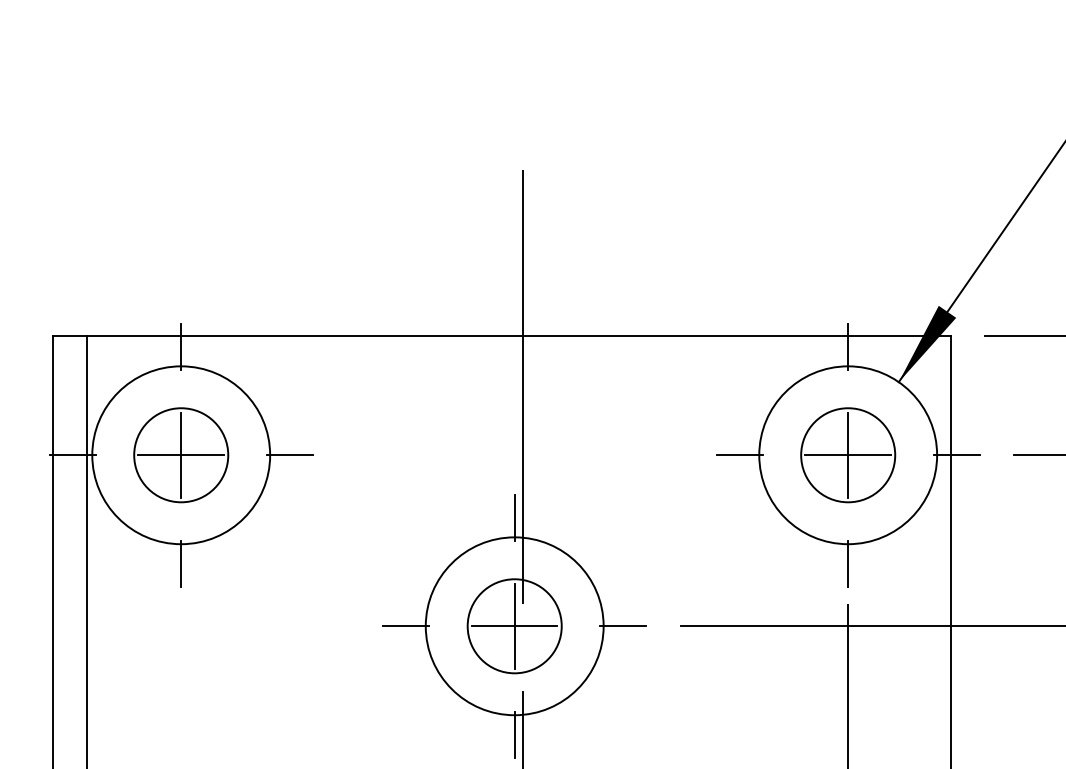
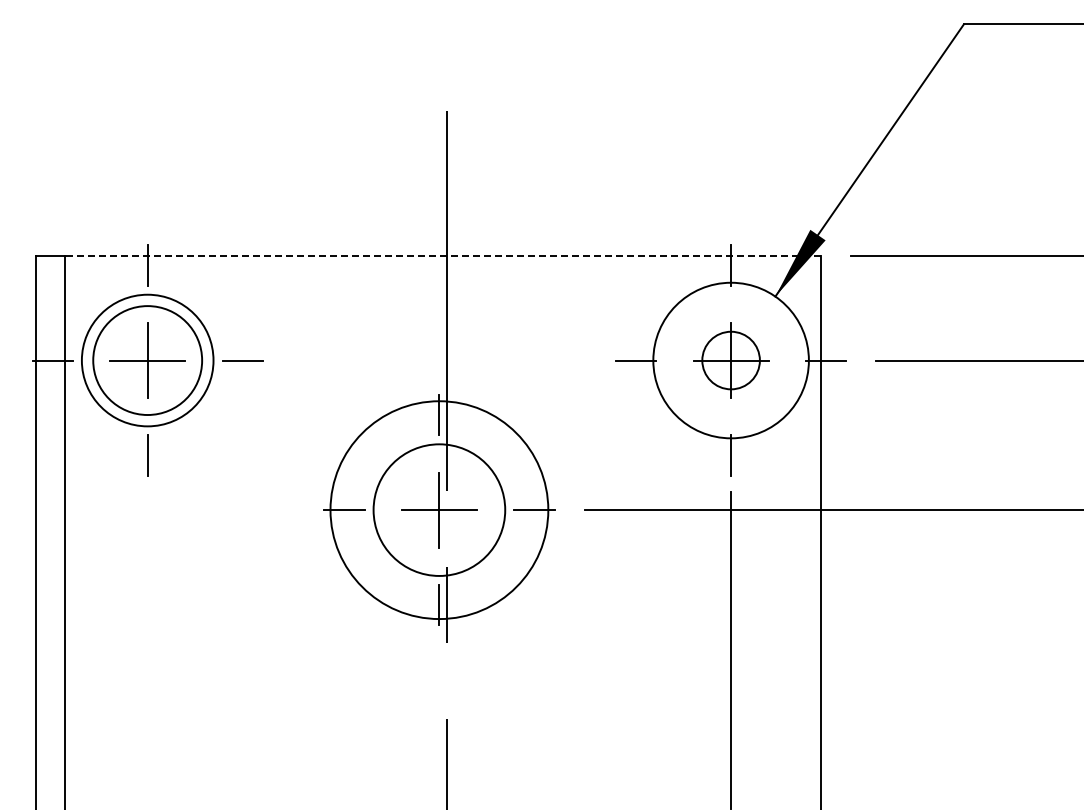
line: (519, 335) -> (443, 255), solid -> dashed
circle: (180, 455) -> (147, 360), size x0.7
circle: (180, 455) -> (147, 360), size x1.6
circle: (847, 455) -> (730, 360), size x0.7
circle: (514, 625) -> (439, 509), size x1.4
circle: (514, 626) -> (439, 510), size x1.6

